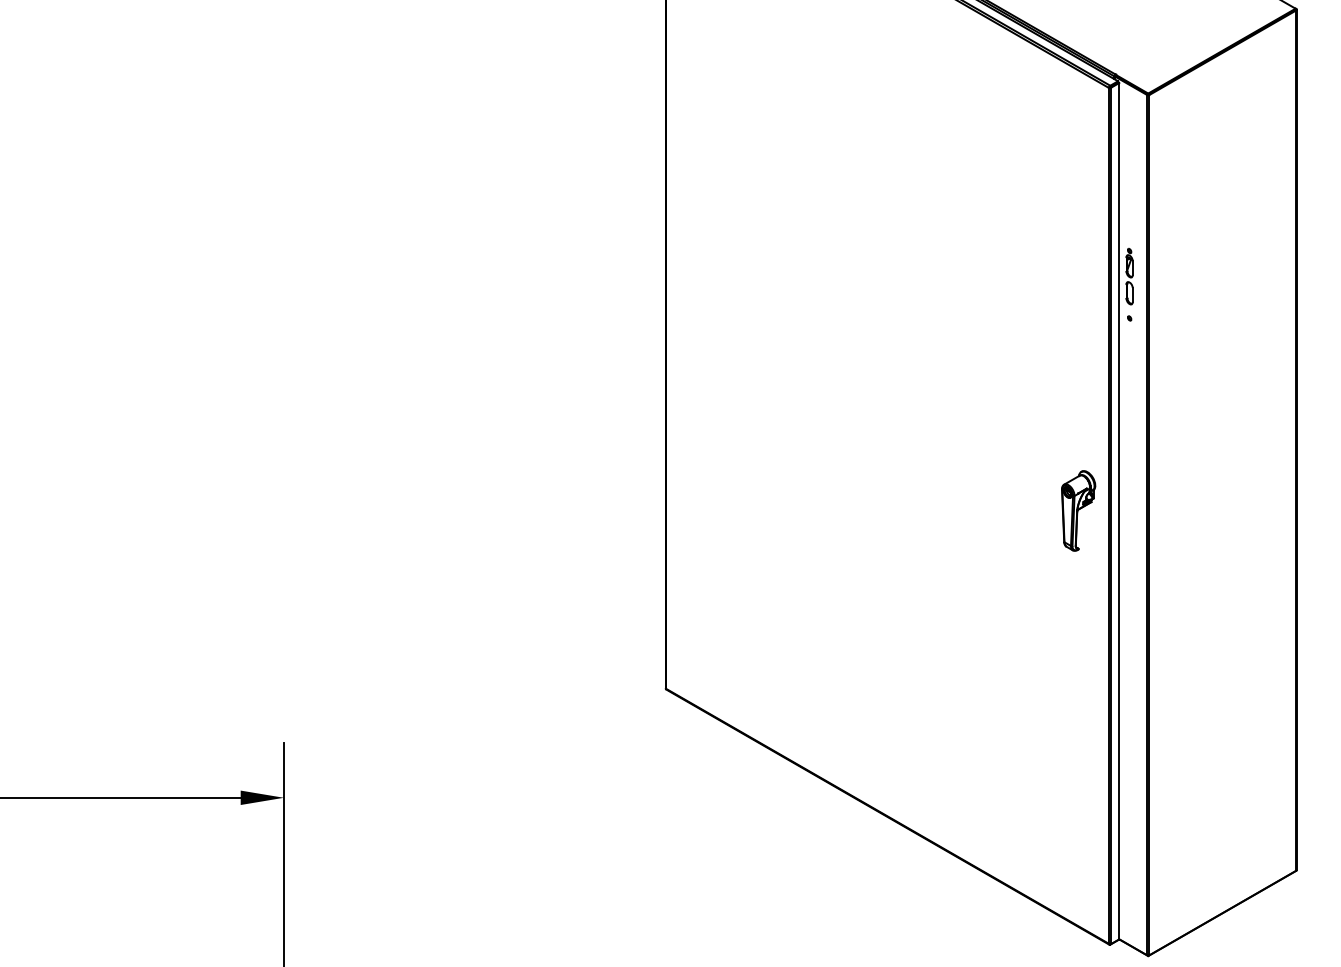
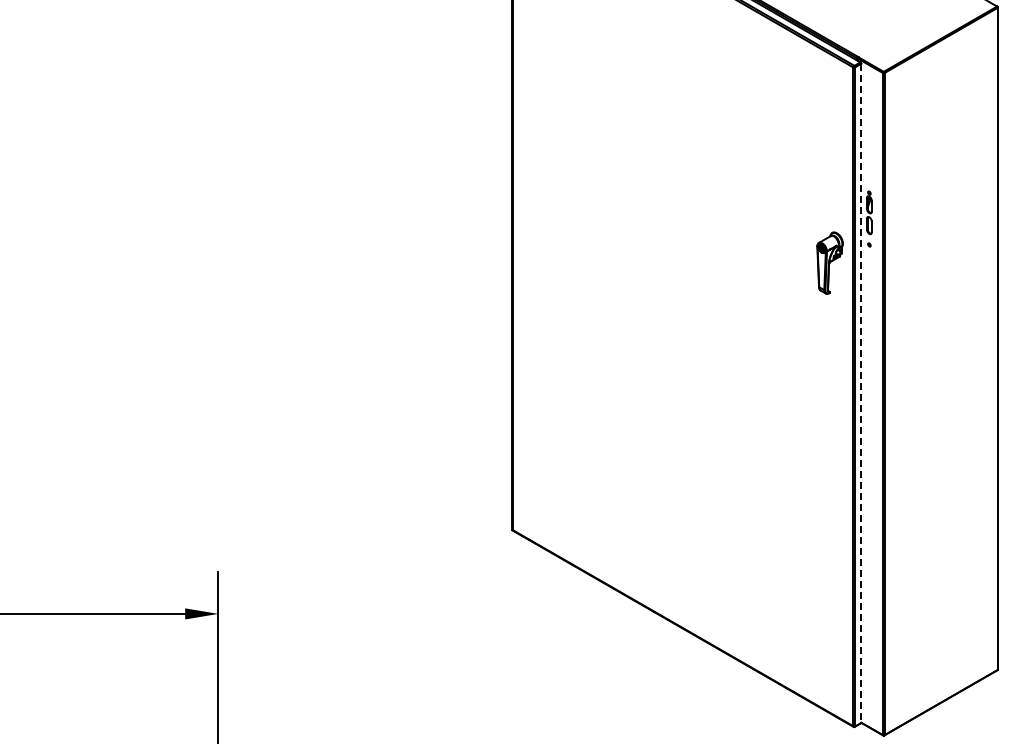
part: (1077, 510) -> (829, 262), moved
line: (1119, 511) -> (861, 393), solid -> dashed

